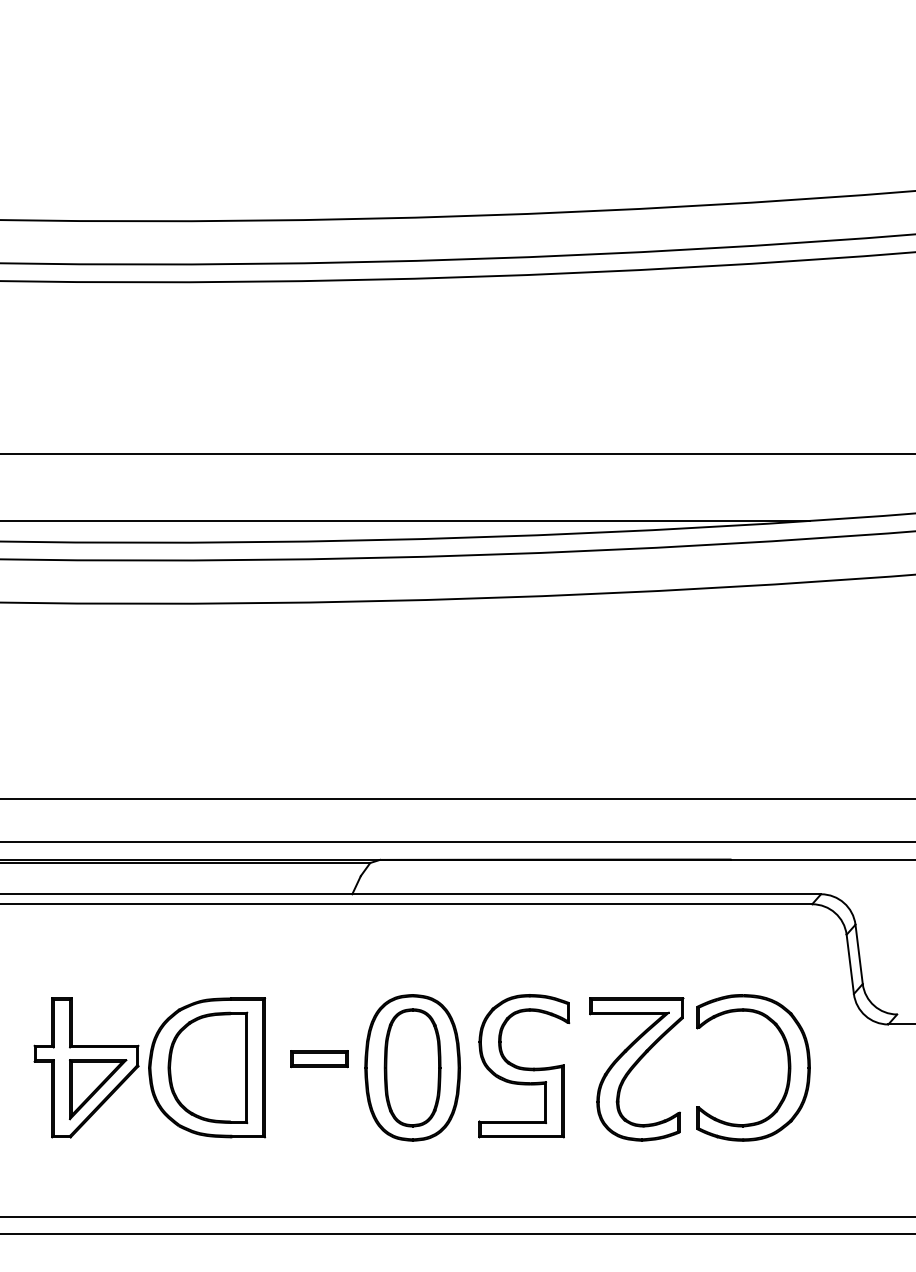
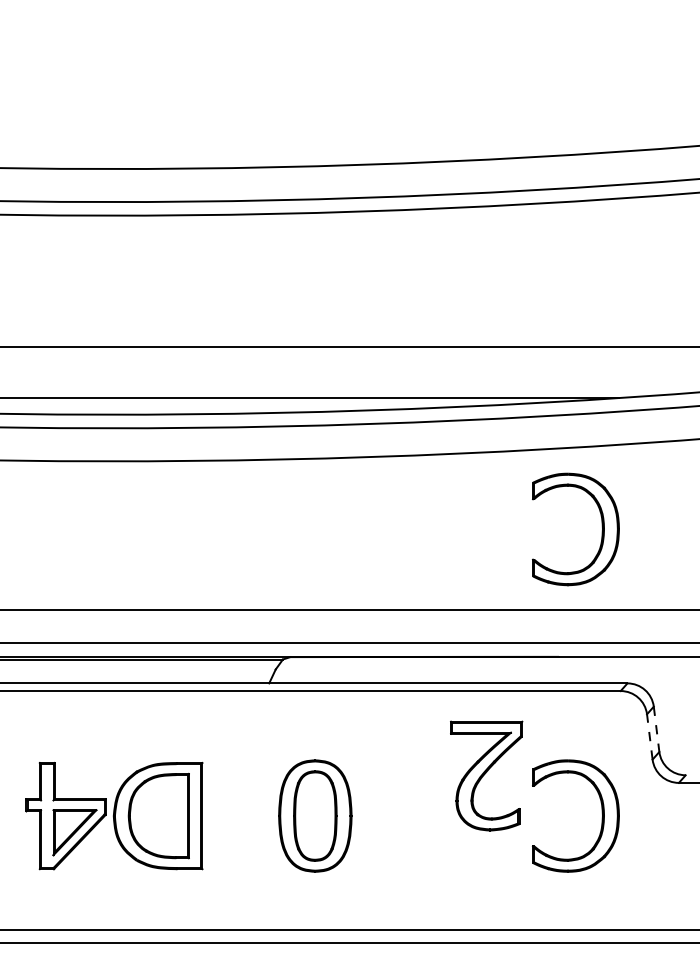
part: (787, 690) -> (601, 527), added
line: (859, 954) -> (656, 729), solid -> dashed
line: (850, 964) -> (649, 737), solid -> dashed
part: (319, 1059) -> (244, 809), removed
part: (524, 1066) -> (400, 815), removed
part: (636, 1069) -> (486, 776), moved

